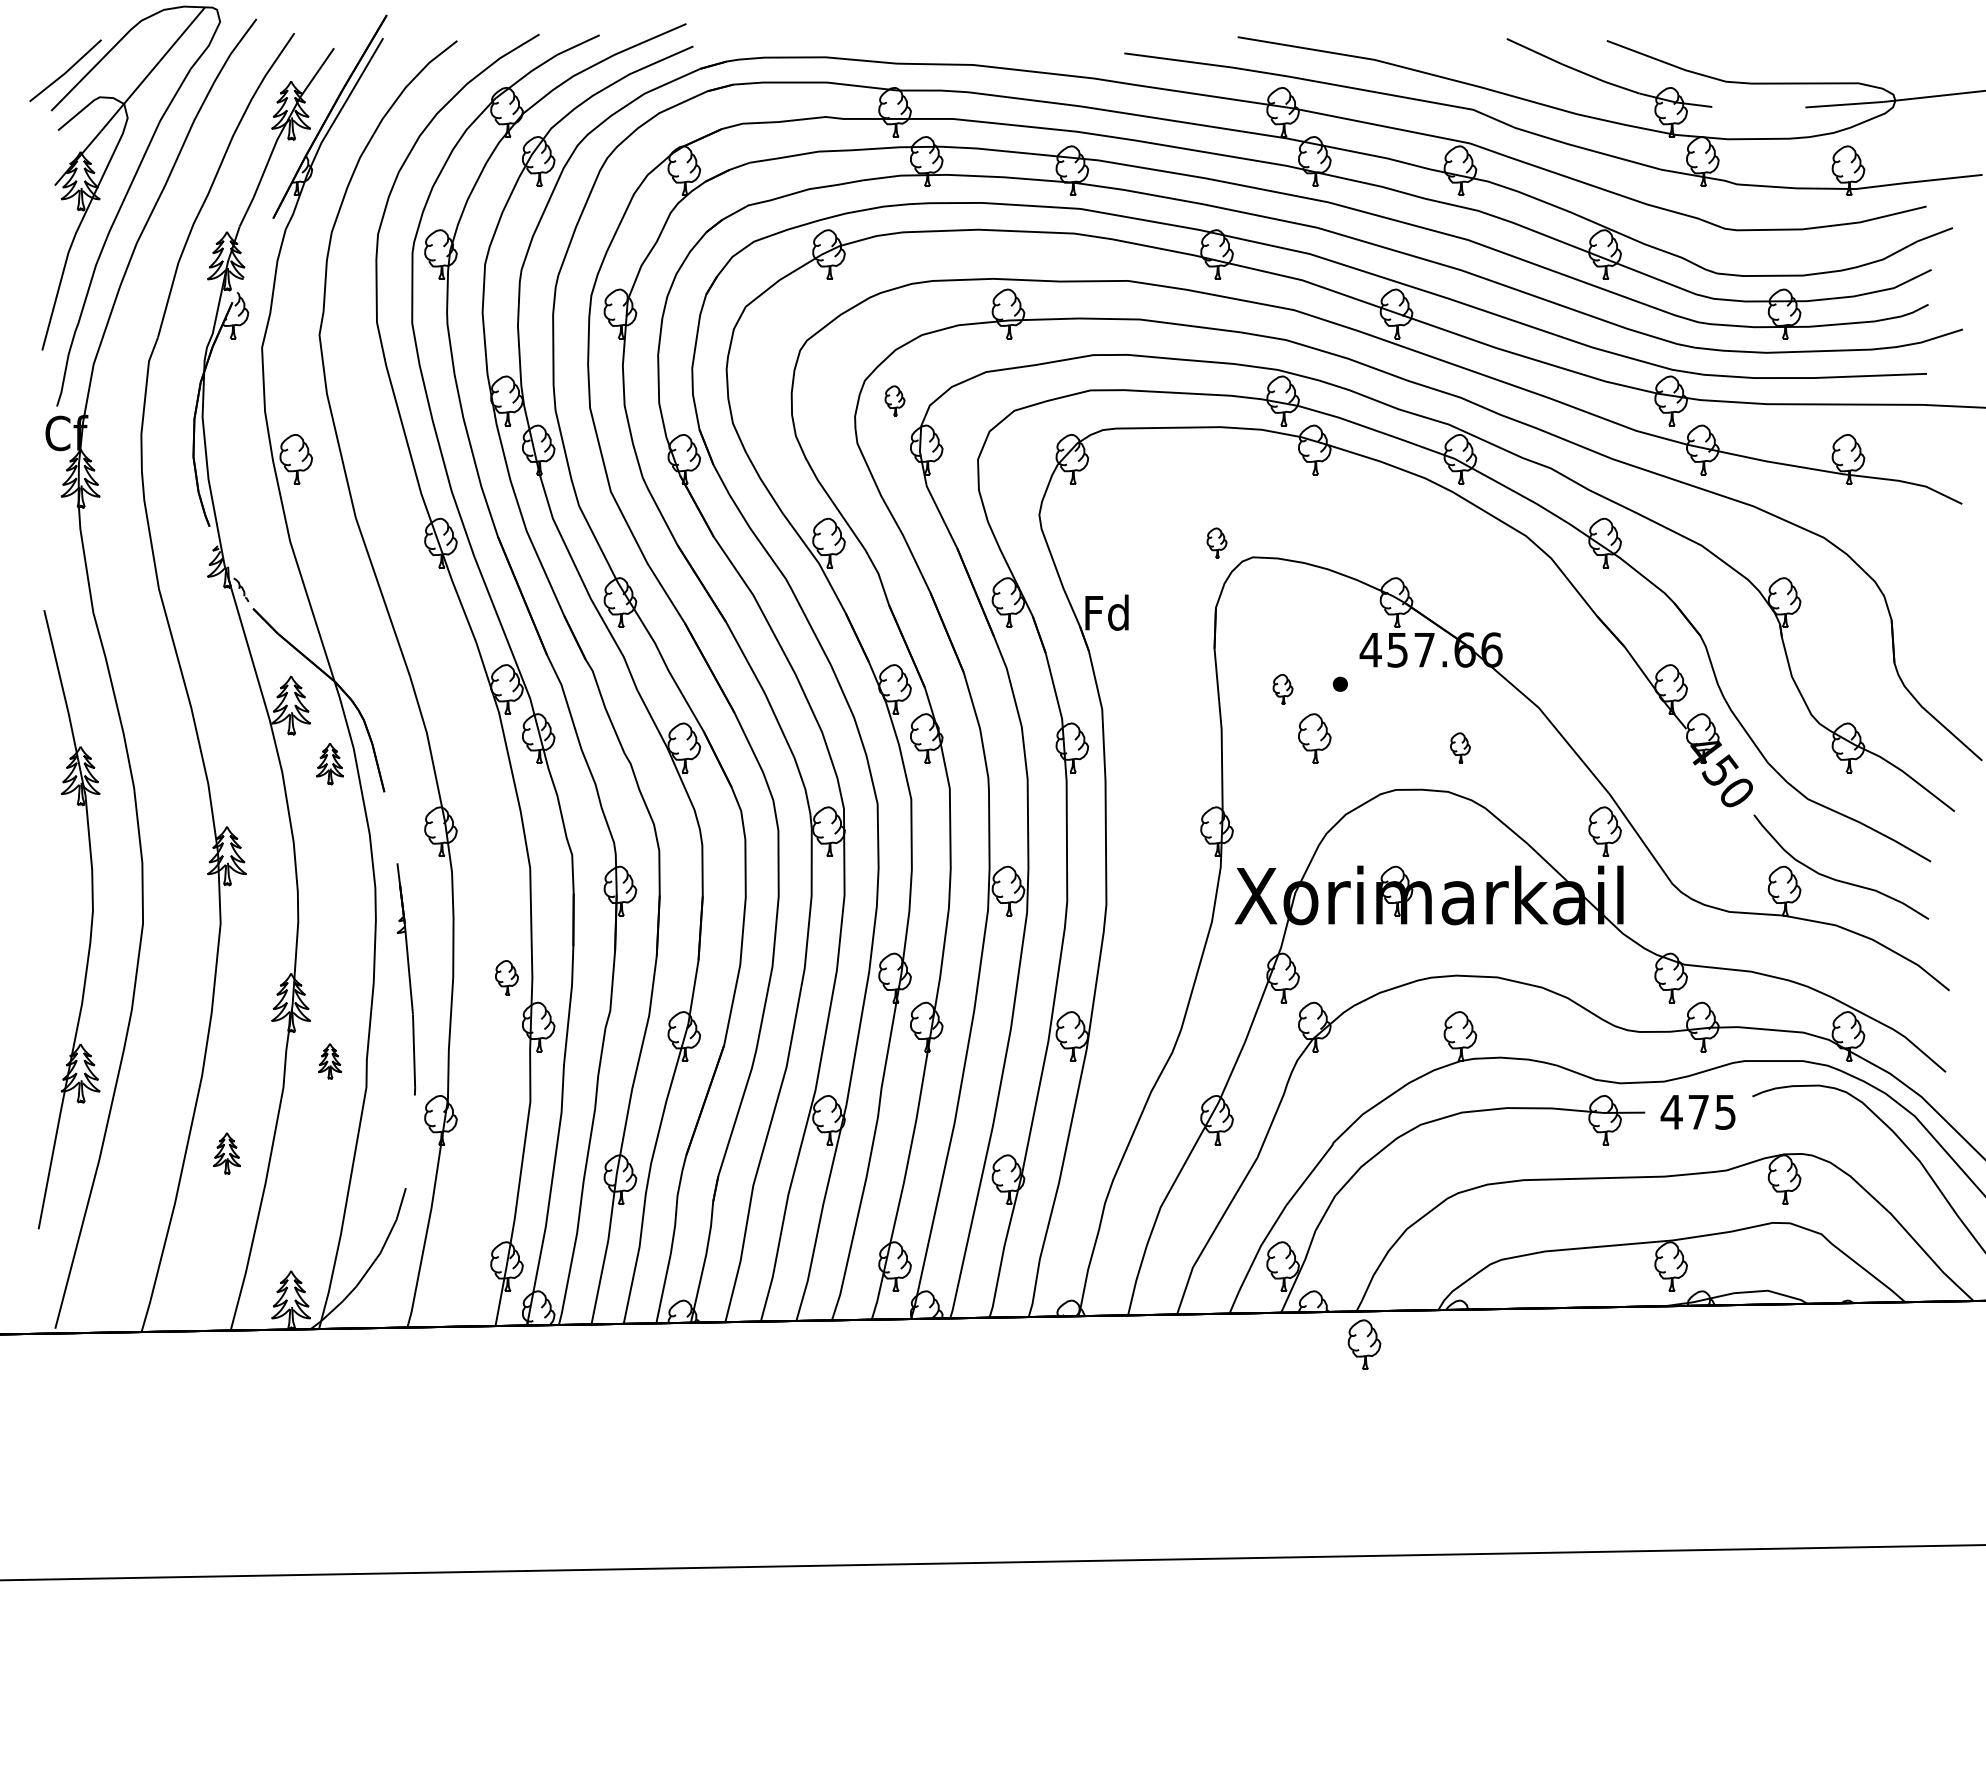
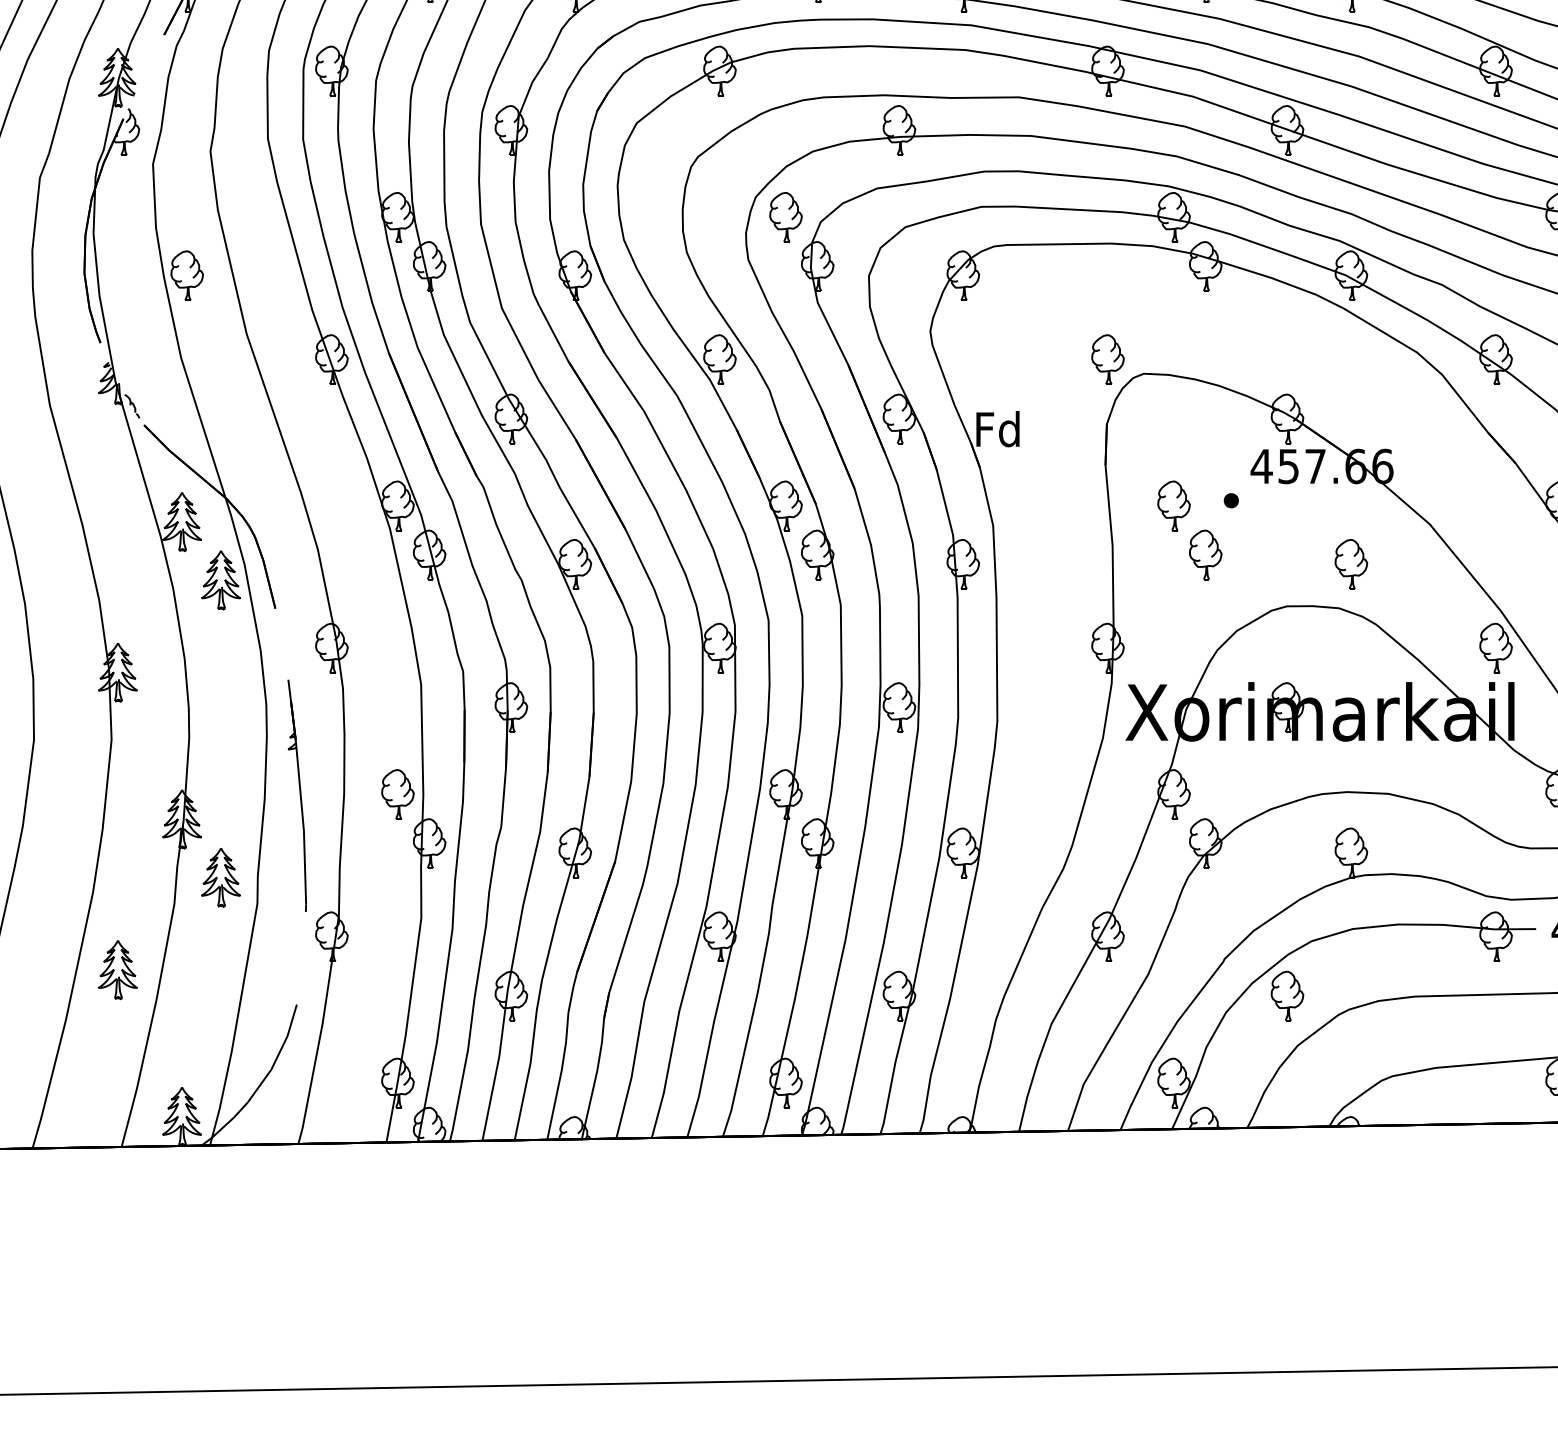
part: (894, 400) -> (785, 216), size x1.67
part: (1216, 542) -> (1107, 358), size x1.67
part: (1282, 689) -> (1173, 505), size x1.67
part: (1460, 747) -> (1351, 563), size x1.67
part: (329, 763) -> (220, 579), size x1.43
part: (506, 977) -> (397, 793), size x1.43
part: (329, 1061) -> (220, 877), size x1.67
part: (226, 1153) -> (117, 969), size x1.43
part: (1364, 1344) -> (1287, 995), moved

